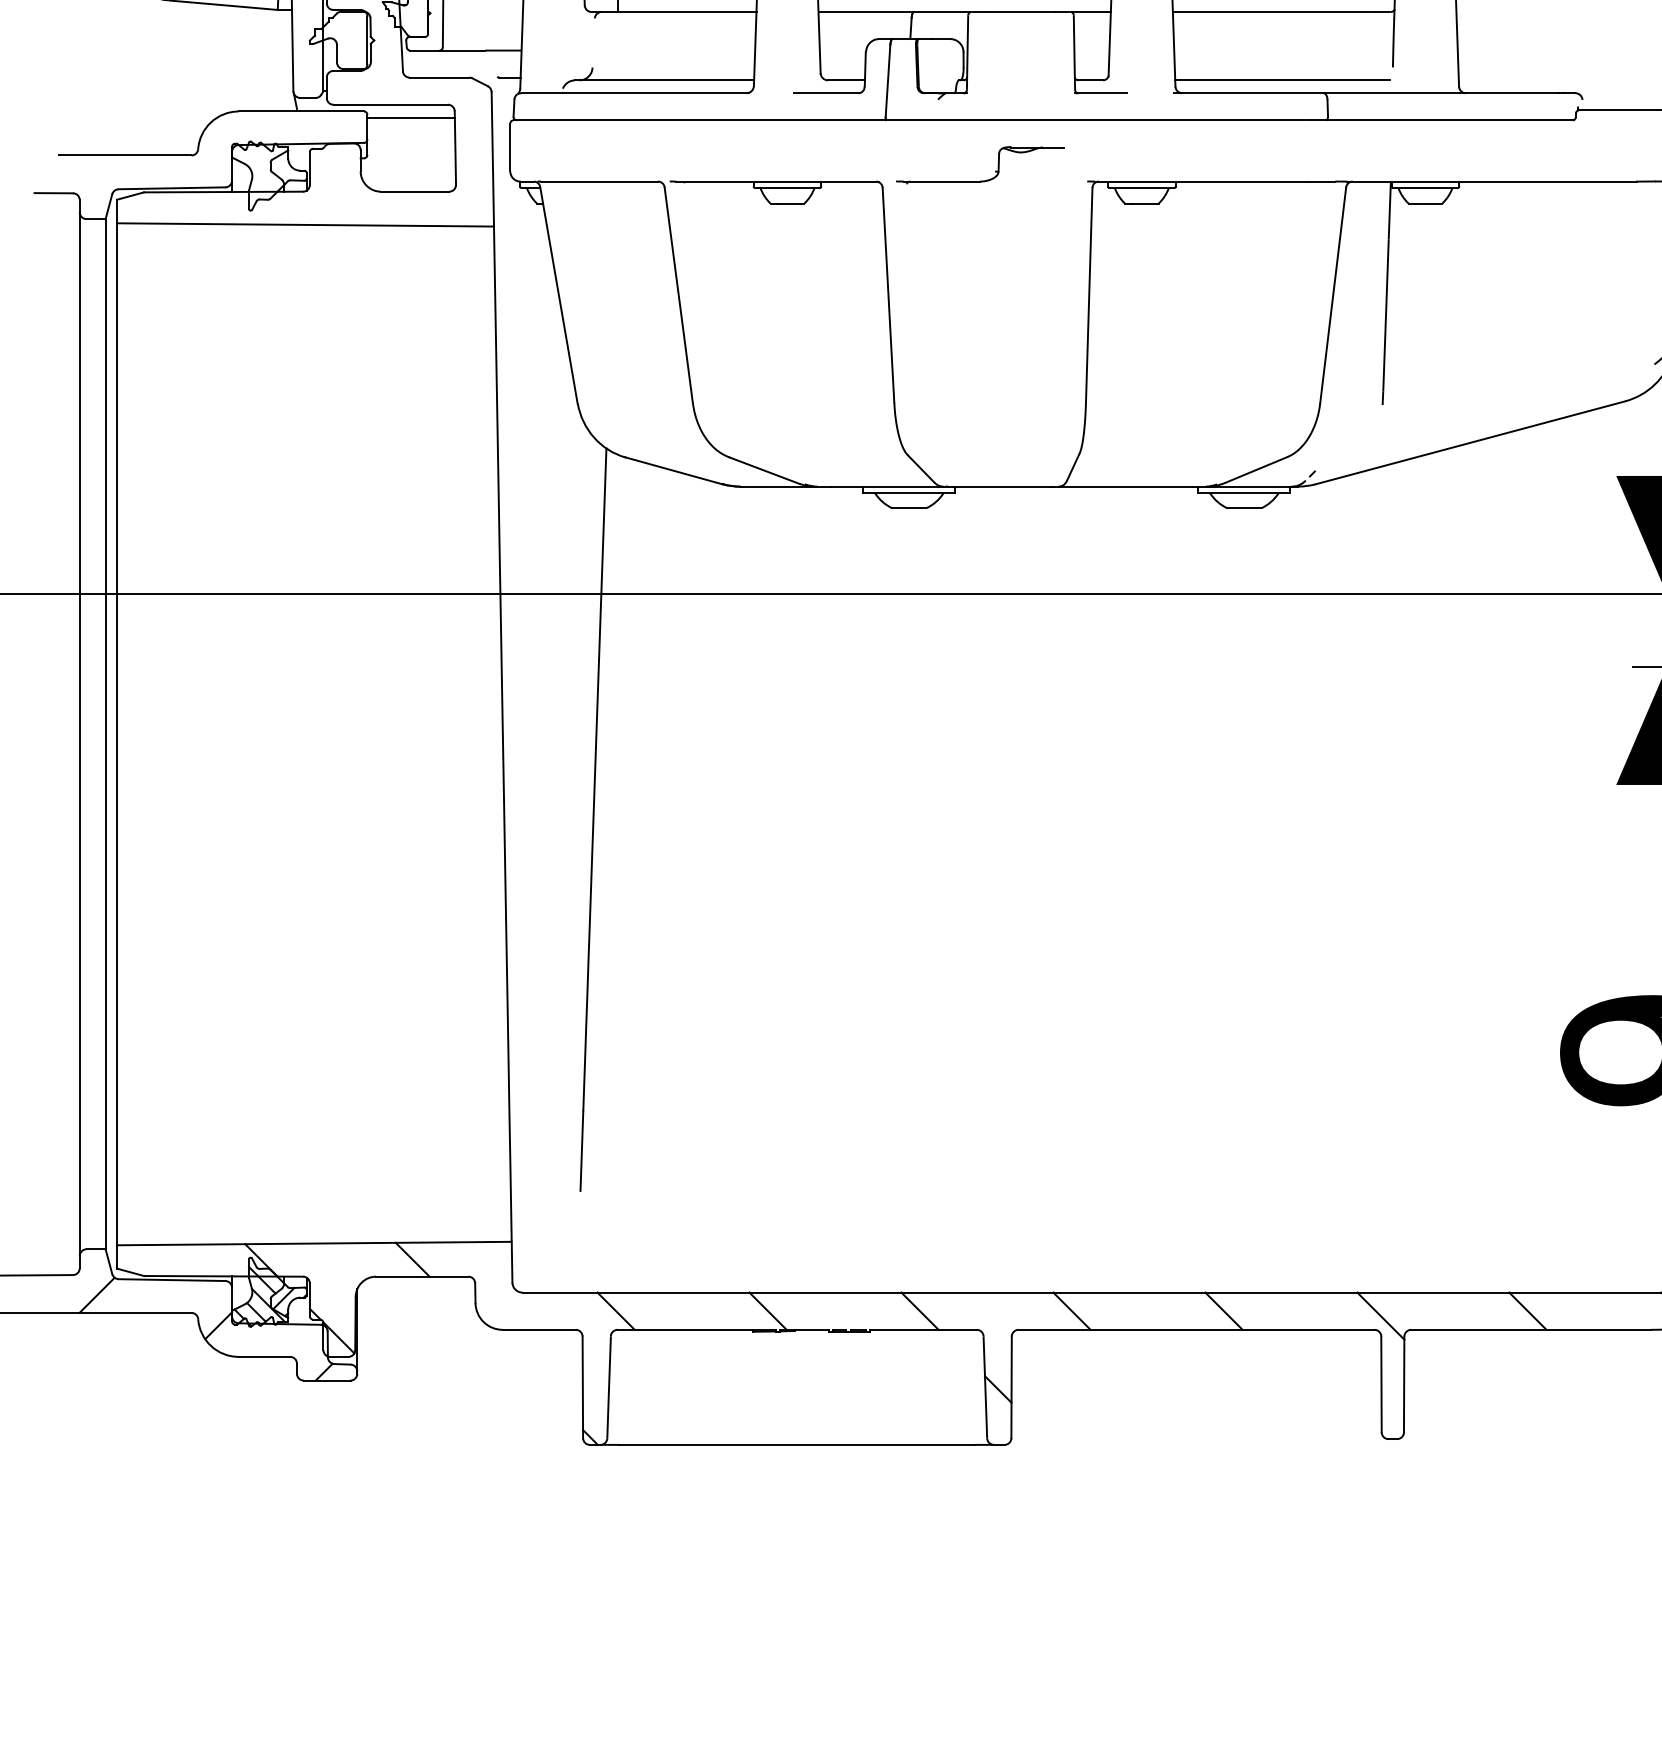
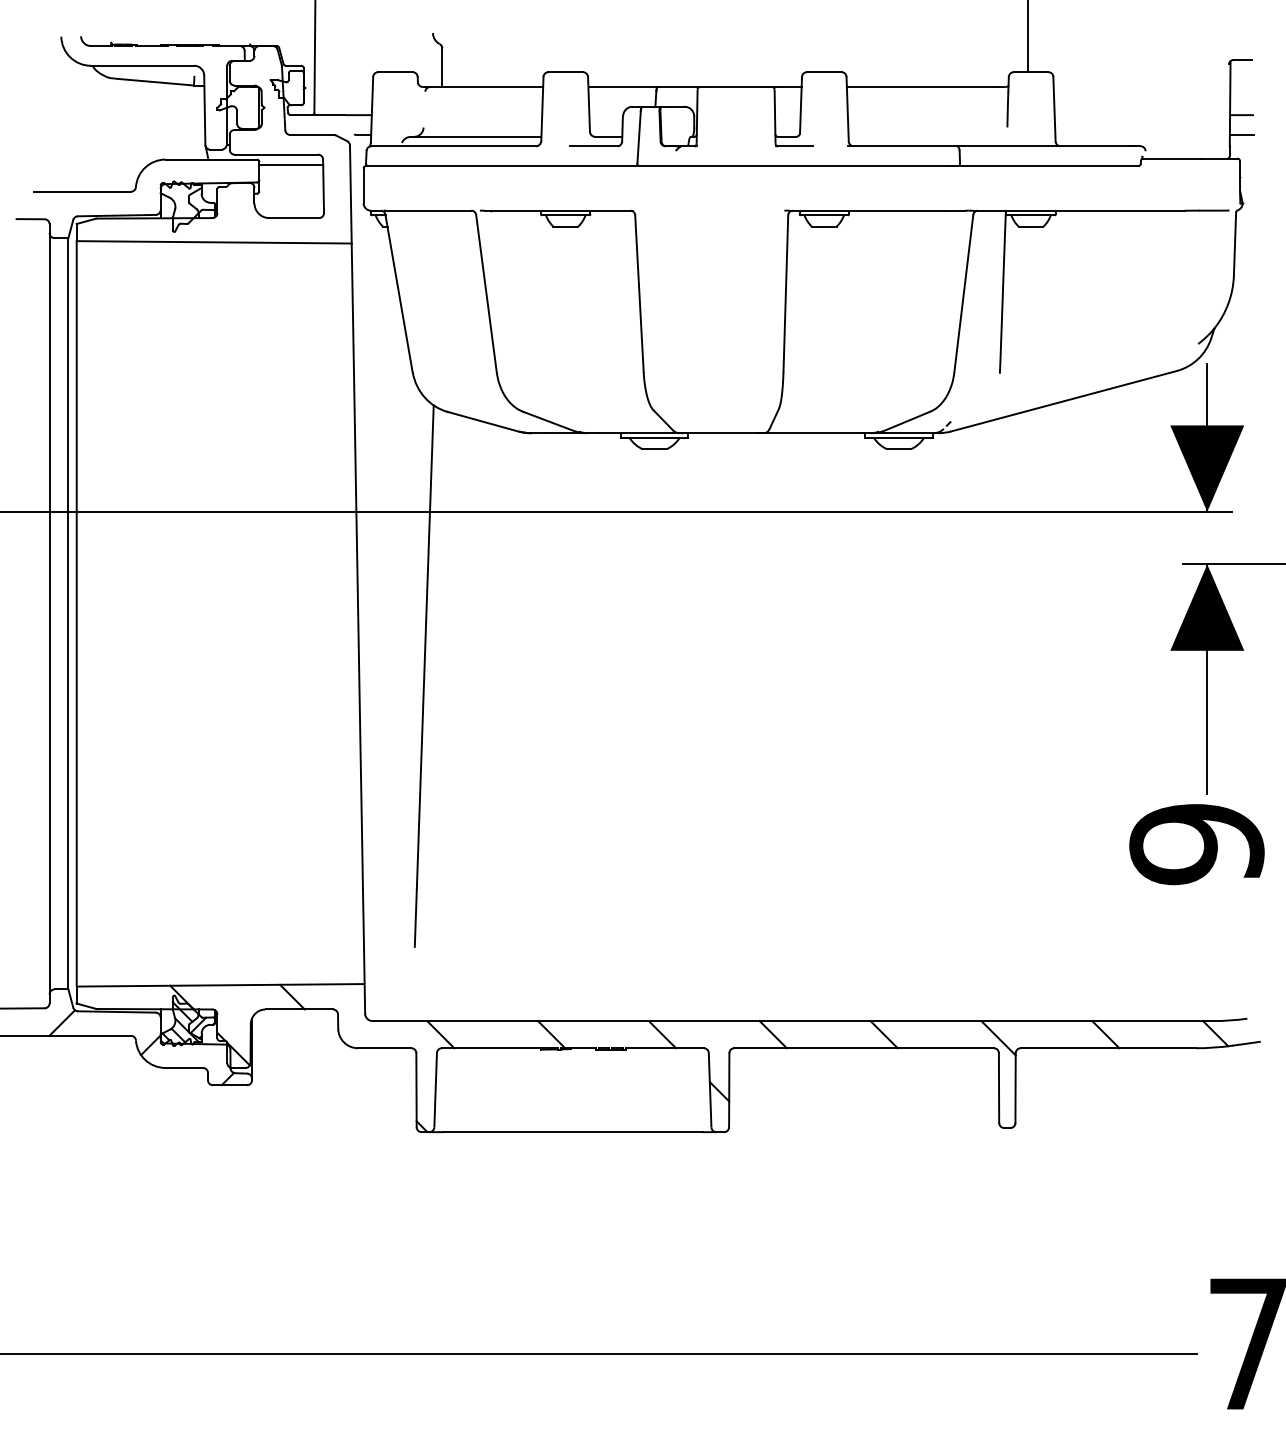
line: (1282, 79) -> (926, 136), removed
part: (980, 179) -> (706, 209), removed

